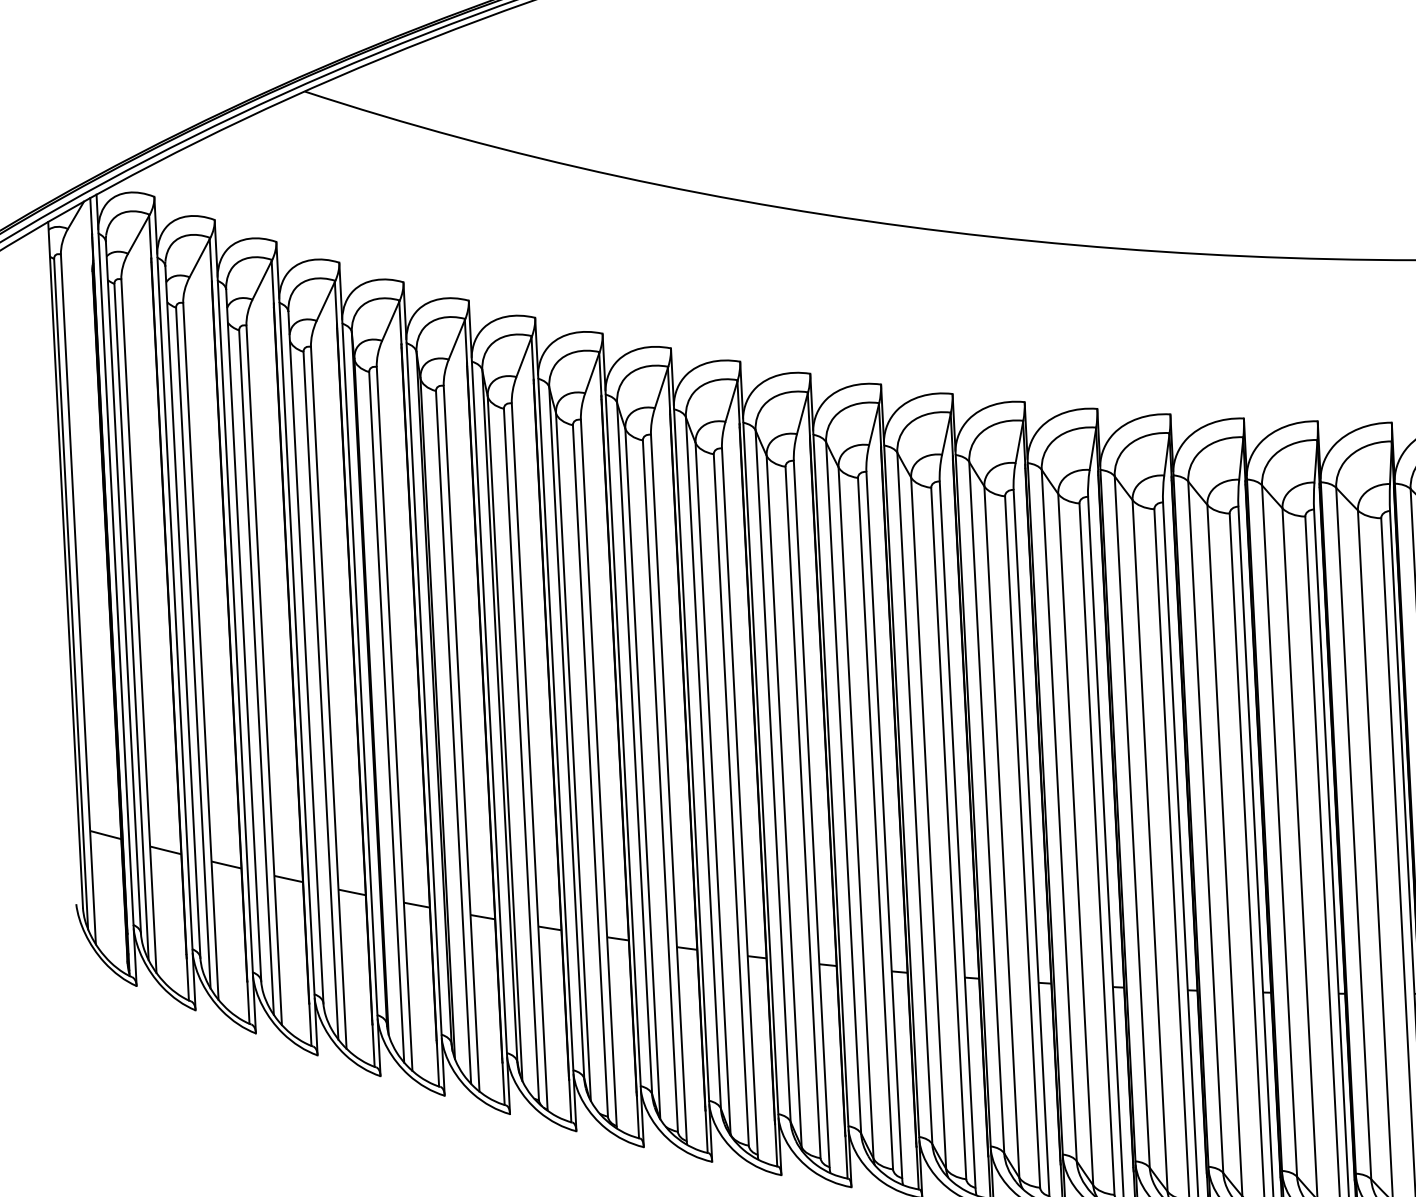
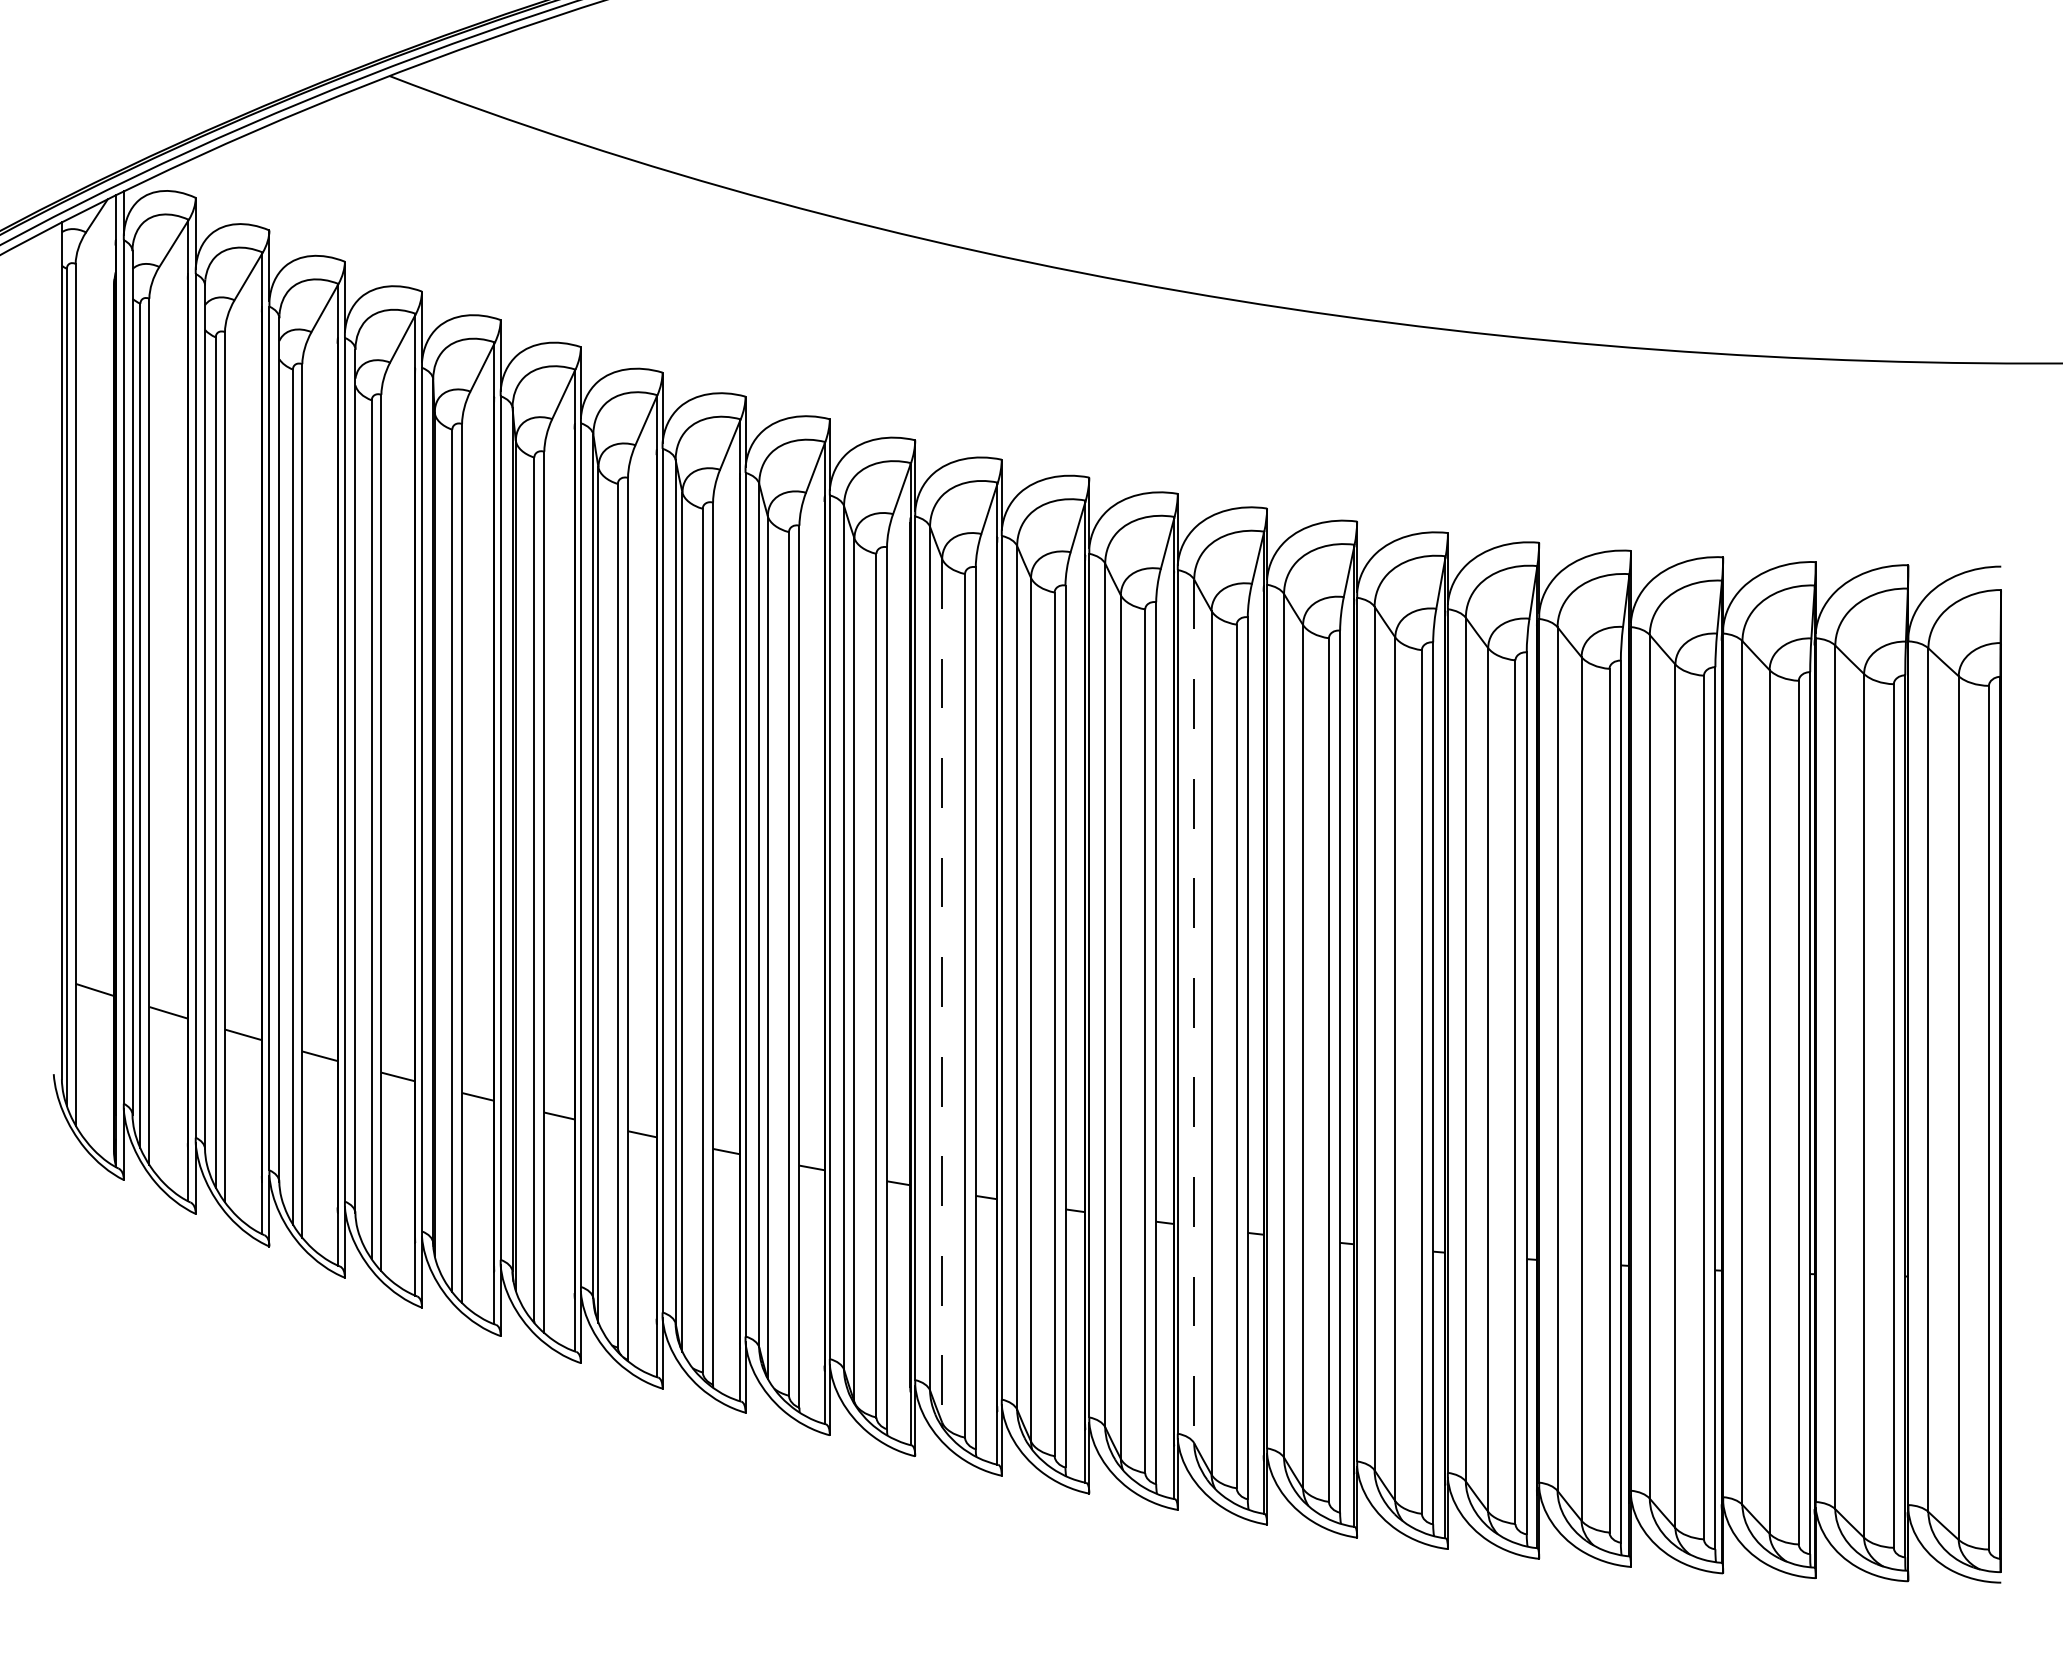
line: (784, 801) -> (942, 990), solid -> dashed
line: (986, 807) -> (1194, 1011), solid -> dashed

